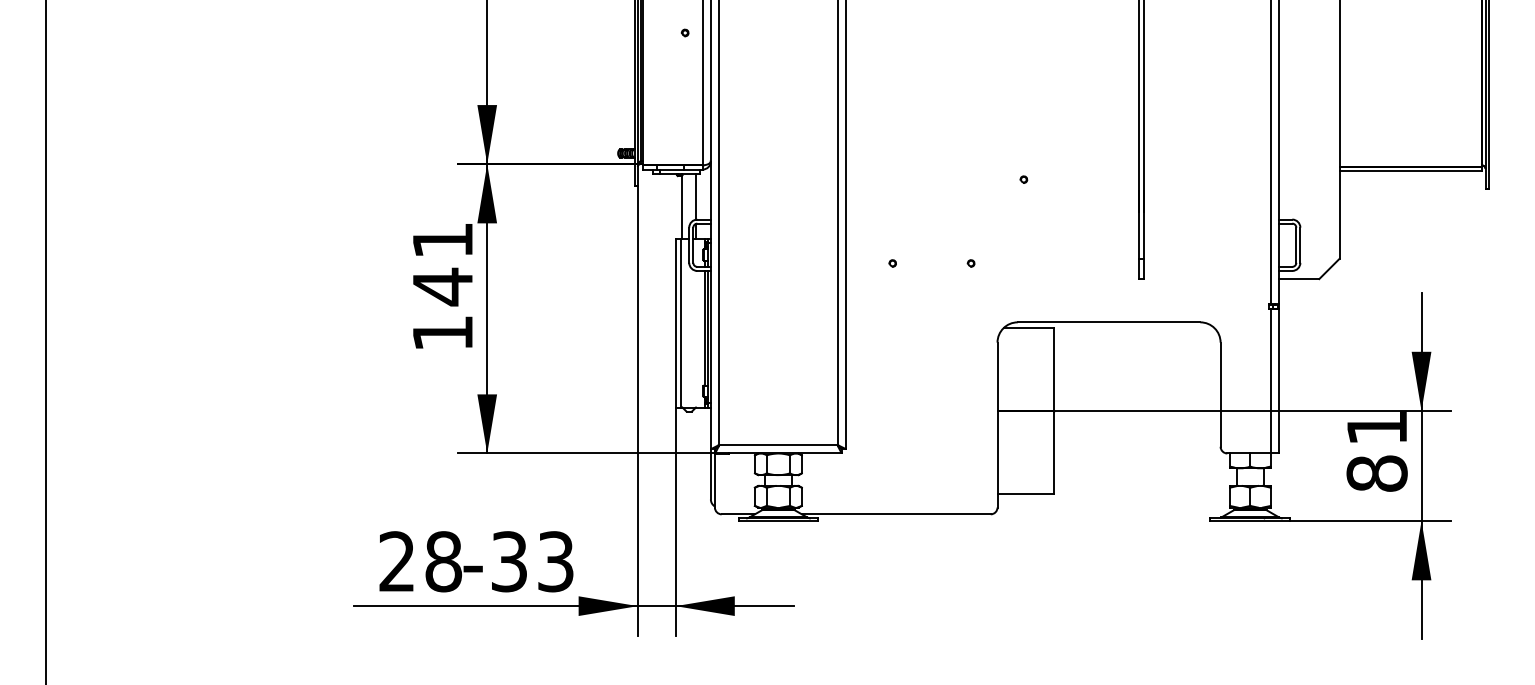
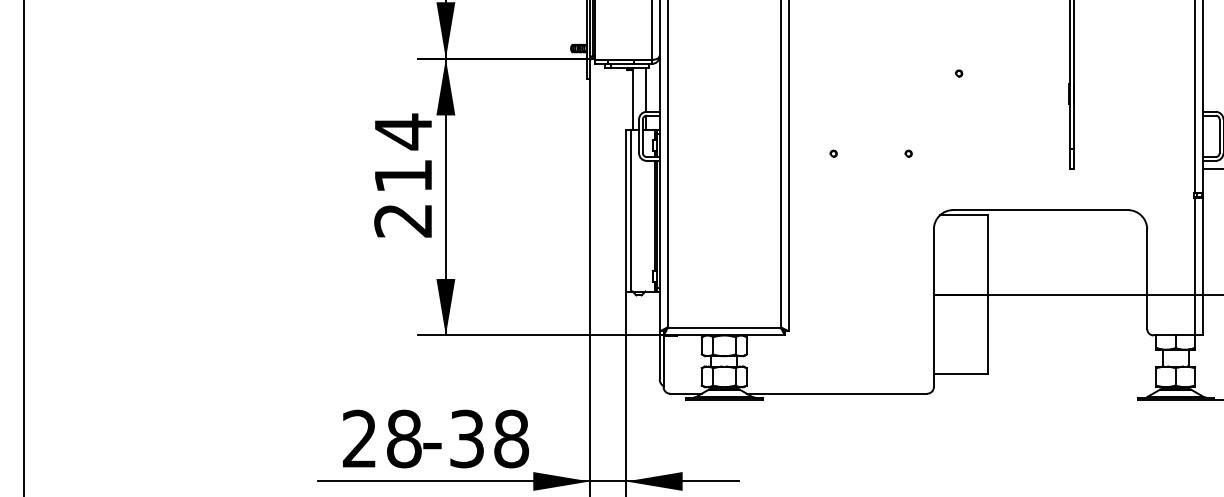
text: (442, 286) -> (403, 175), 141 -> 214
text: (555, 561) -> (511, 438), -33 -> -38

